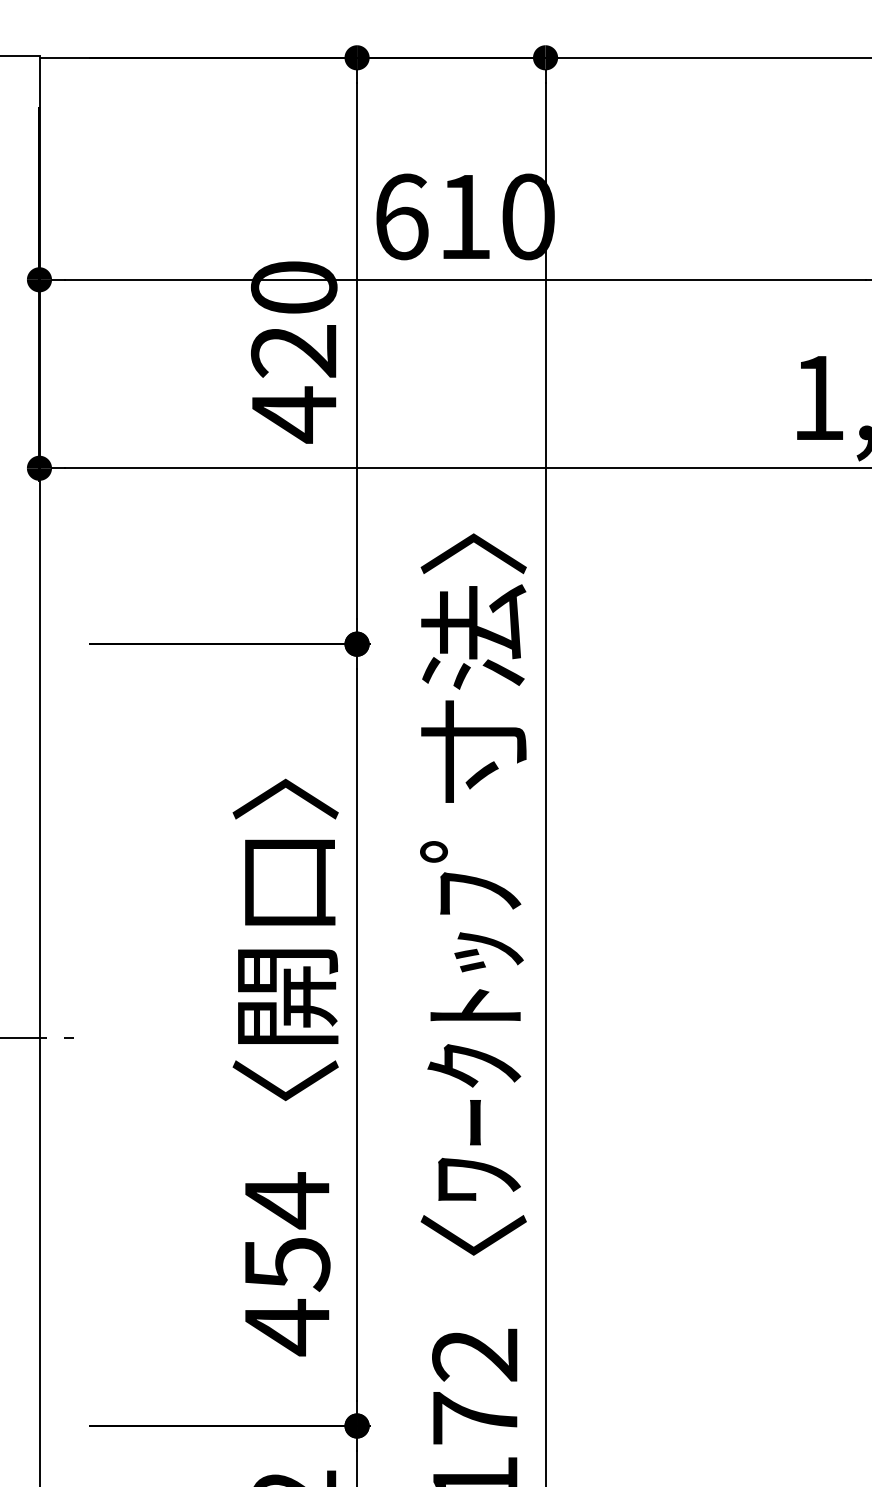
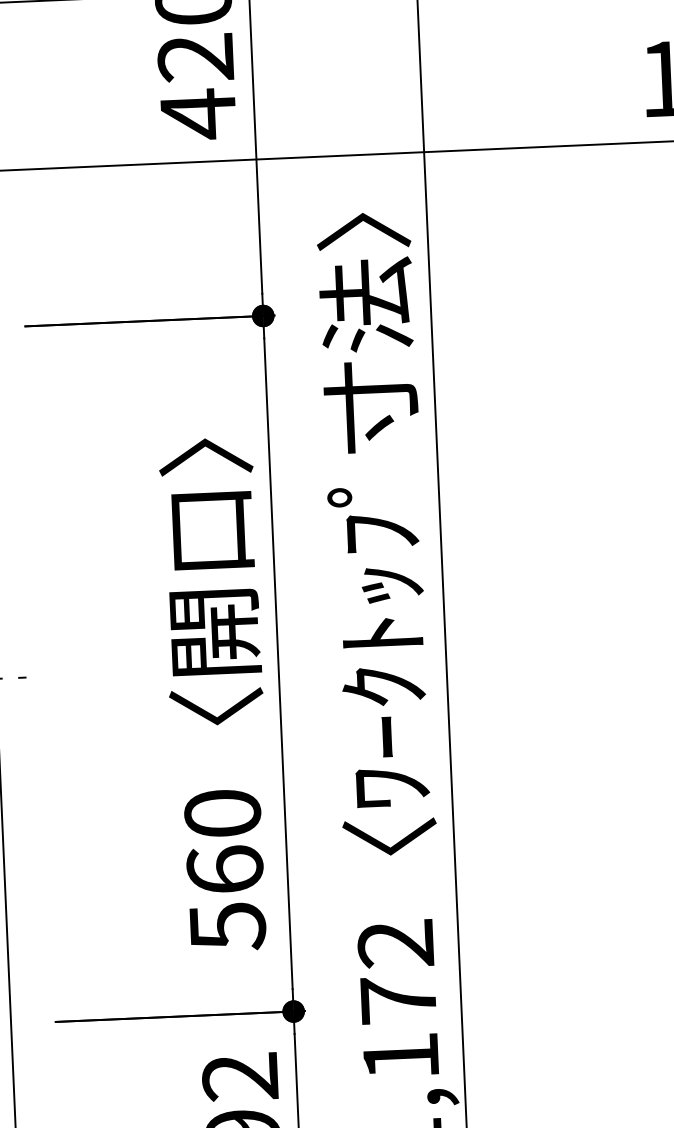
text: (287, 1264) -> (225, 870), 454 -> 560

